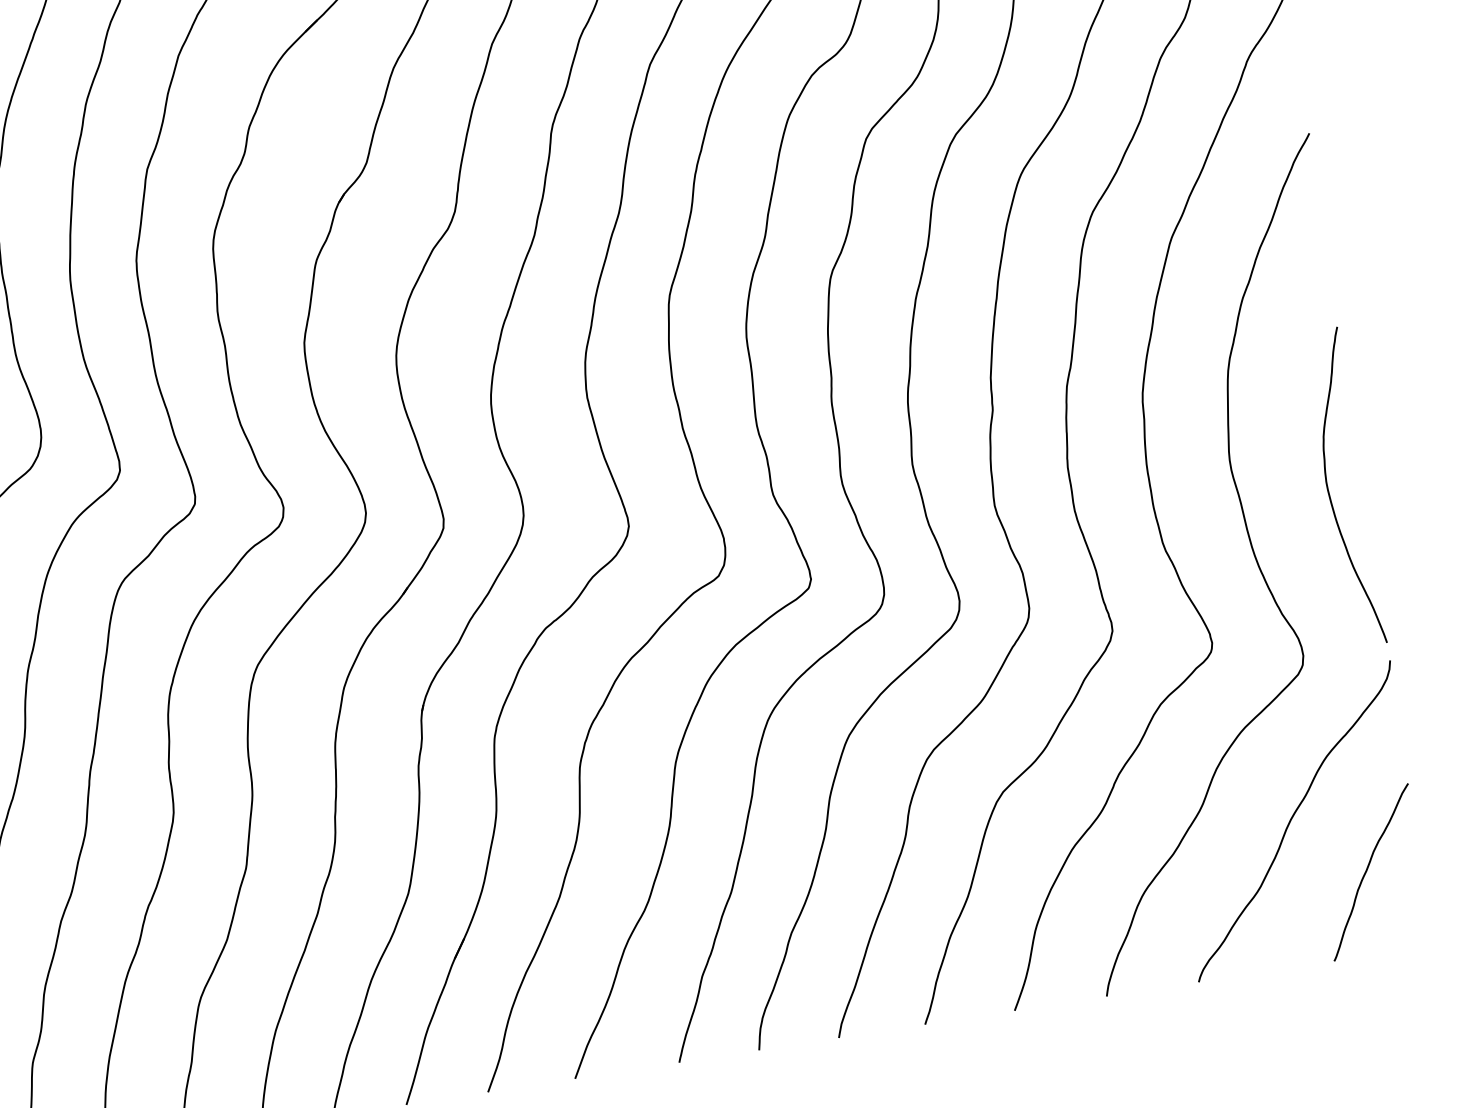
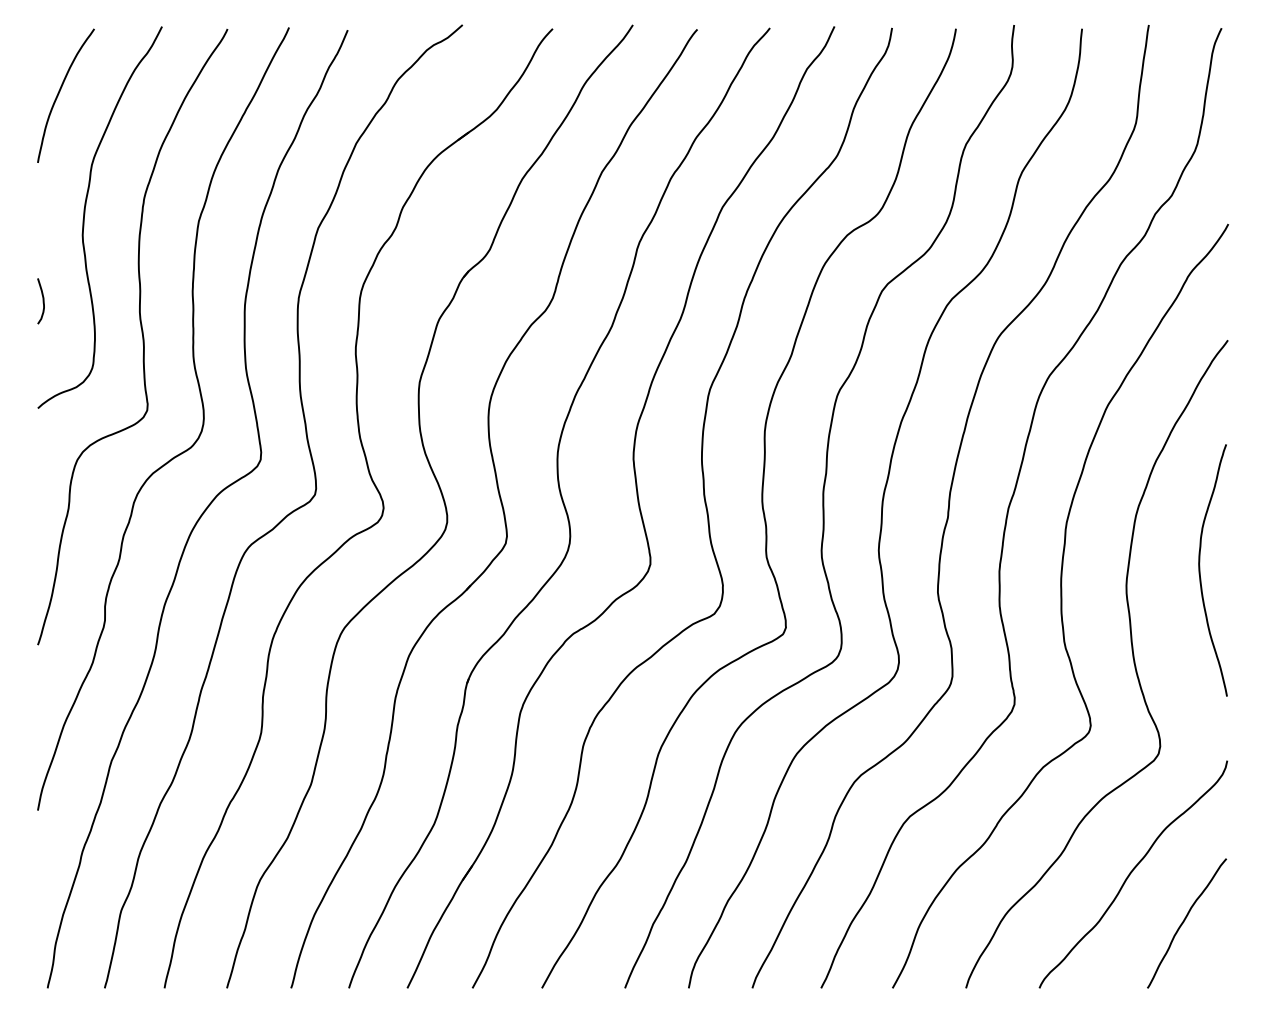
curve: (1329, 489) -> (1200, 570), moved

